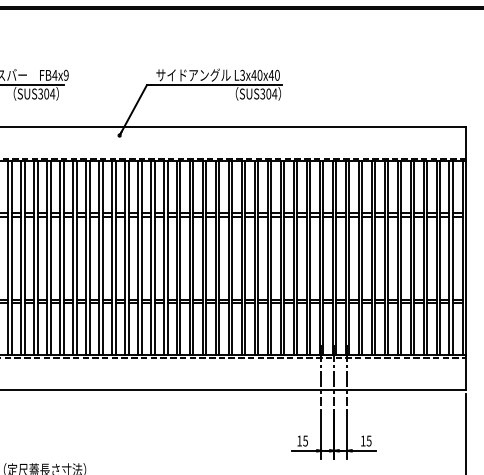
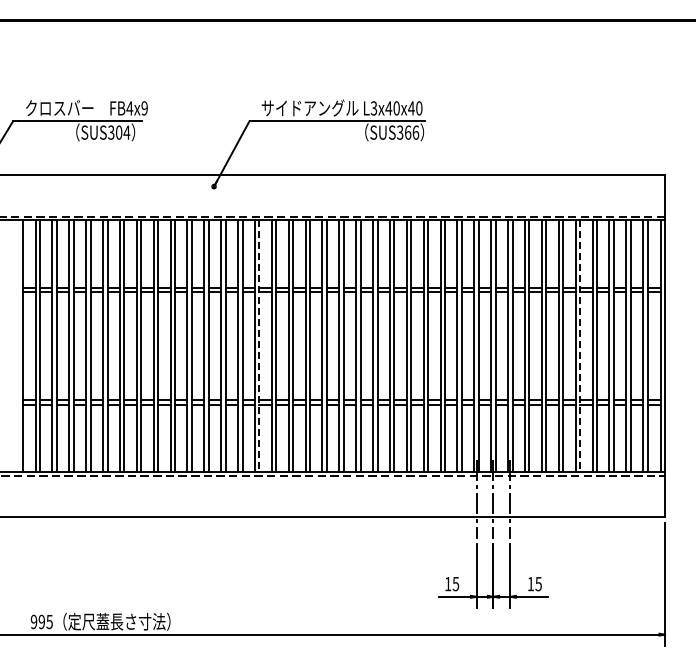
text: (272, 93) -> (412, 132), SUS304 -> SUS366
line: (154, 258) -> (259, 346), solid -> dashed
line: (401, 258) -> (580, 346), solid -> dashed

